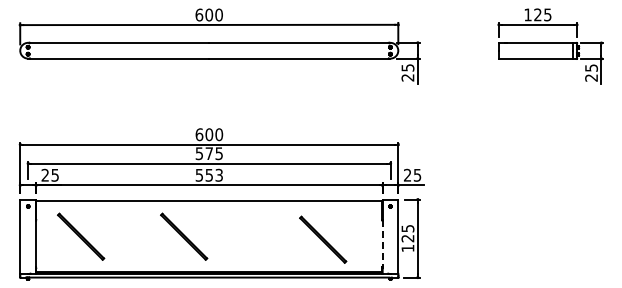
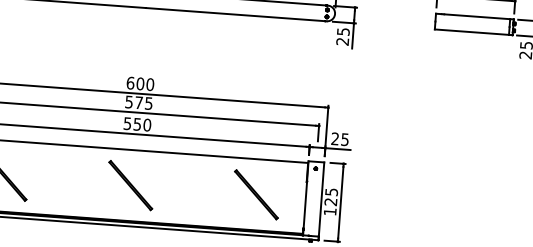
text: (219, 175) -> (147, 125), 553 -> 550
line: (184, 236) -> (131, 185), moved
line: (323, 239) -> (256, 194), moved
line: (382, 244) -> (305, 206), dashed -> solid

